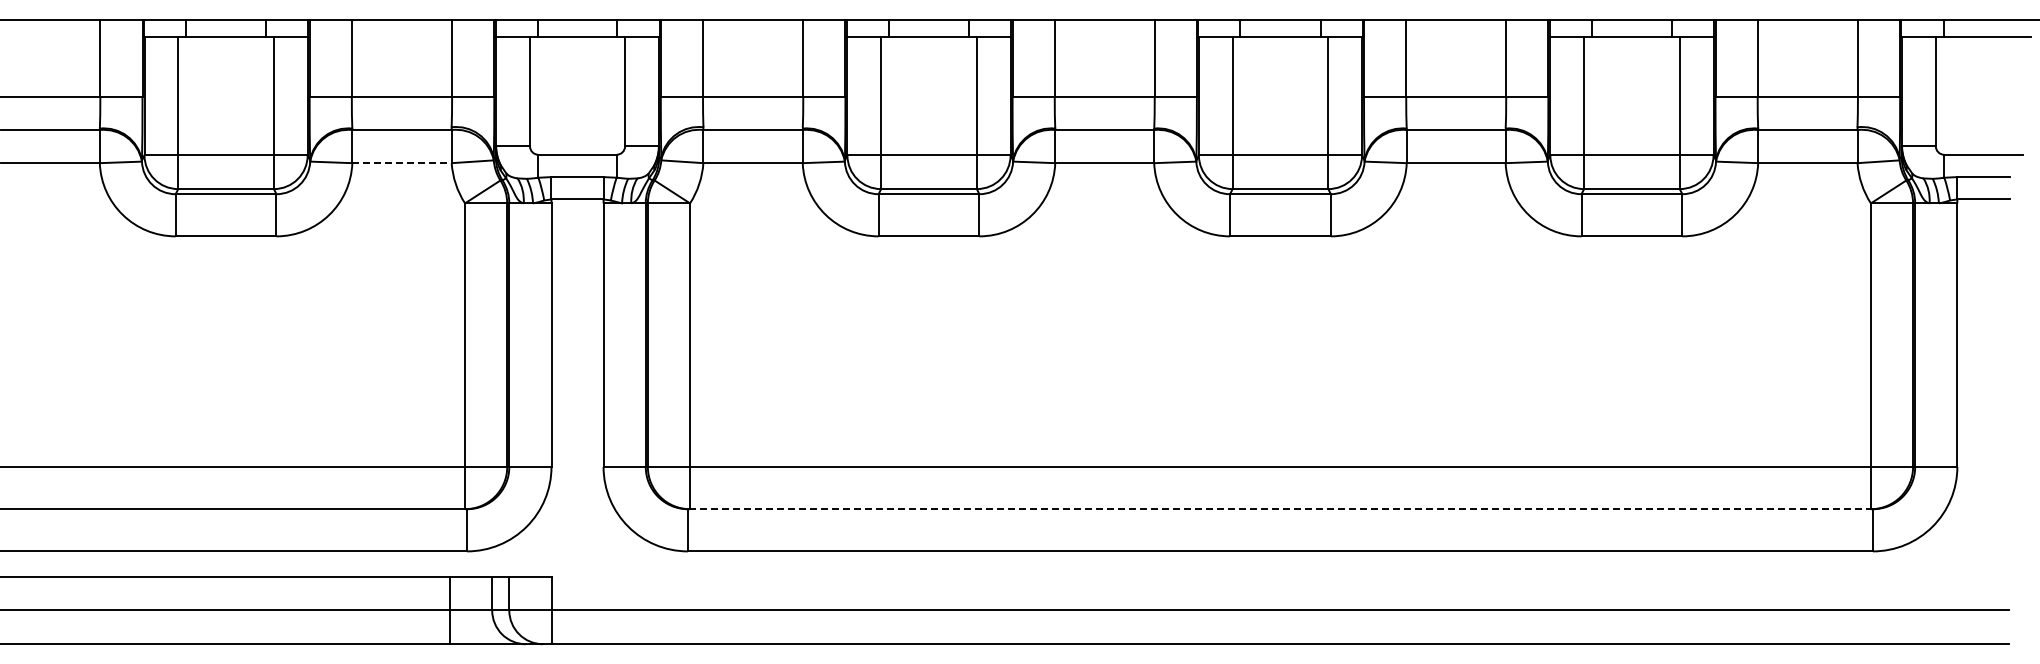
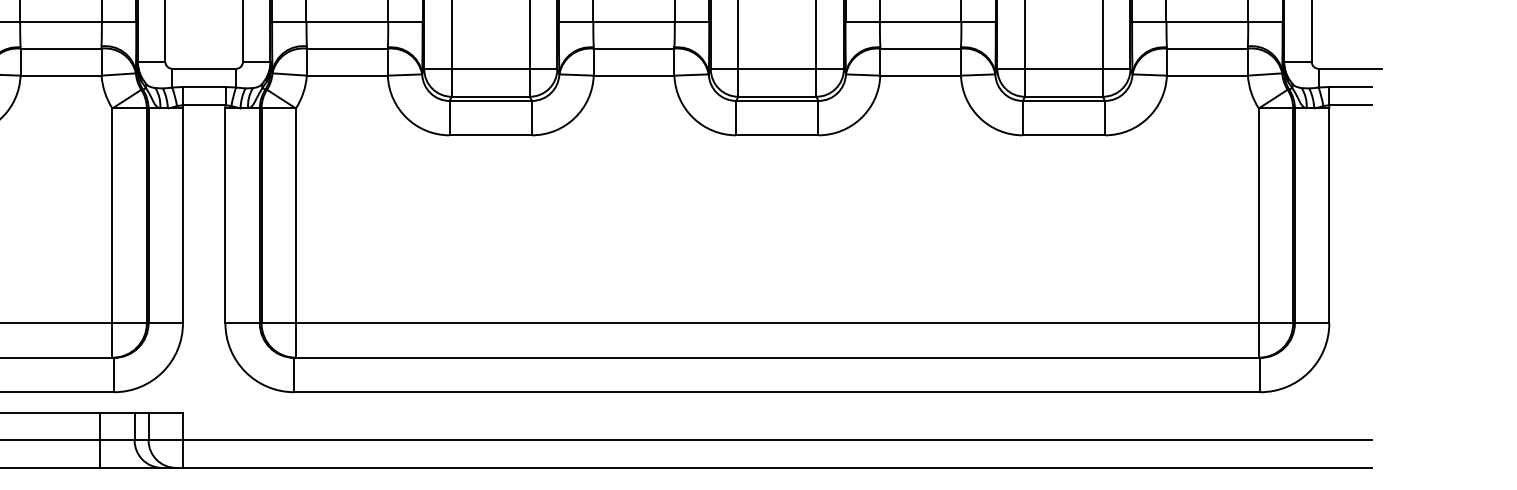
line: (402, 163) -> (61, 75), dashed -> solid
line: (1279, 509) -> (776, 358), dashed -> solid

